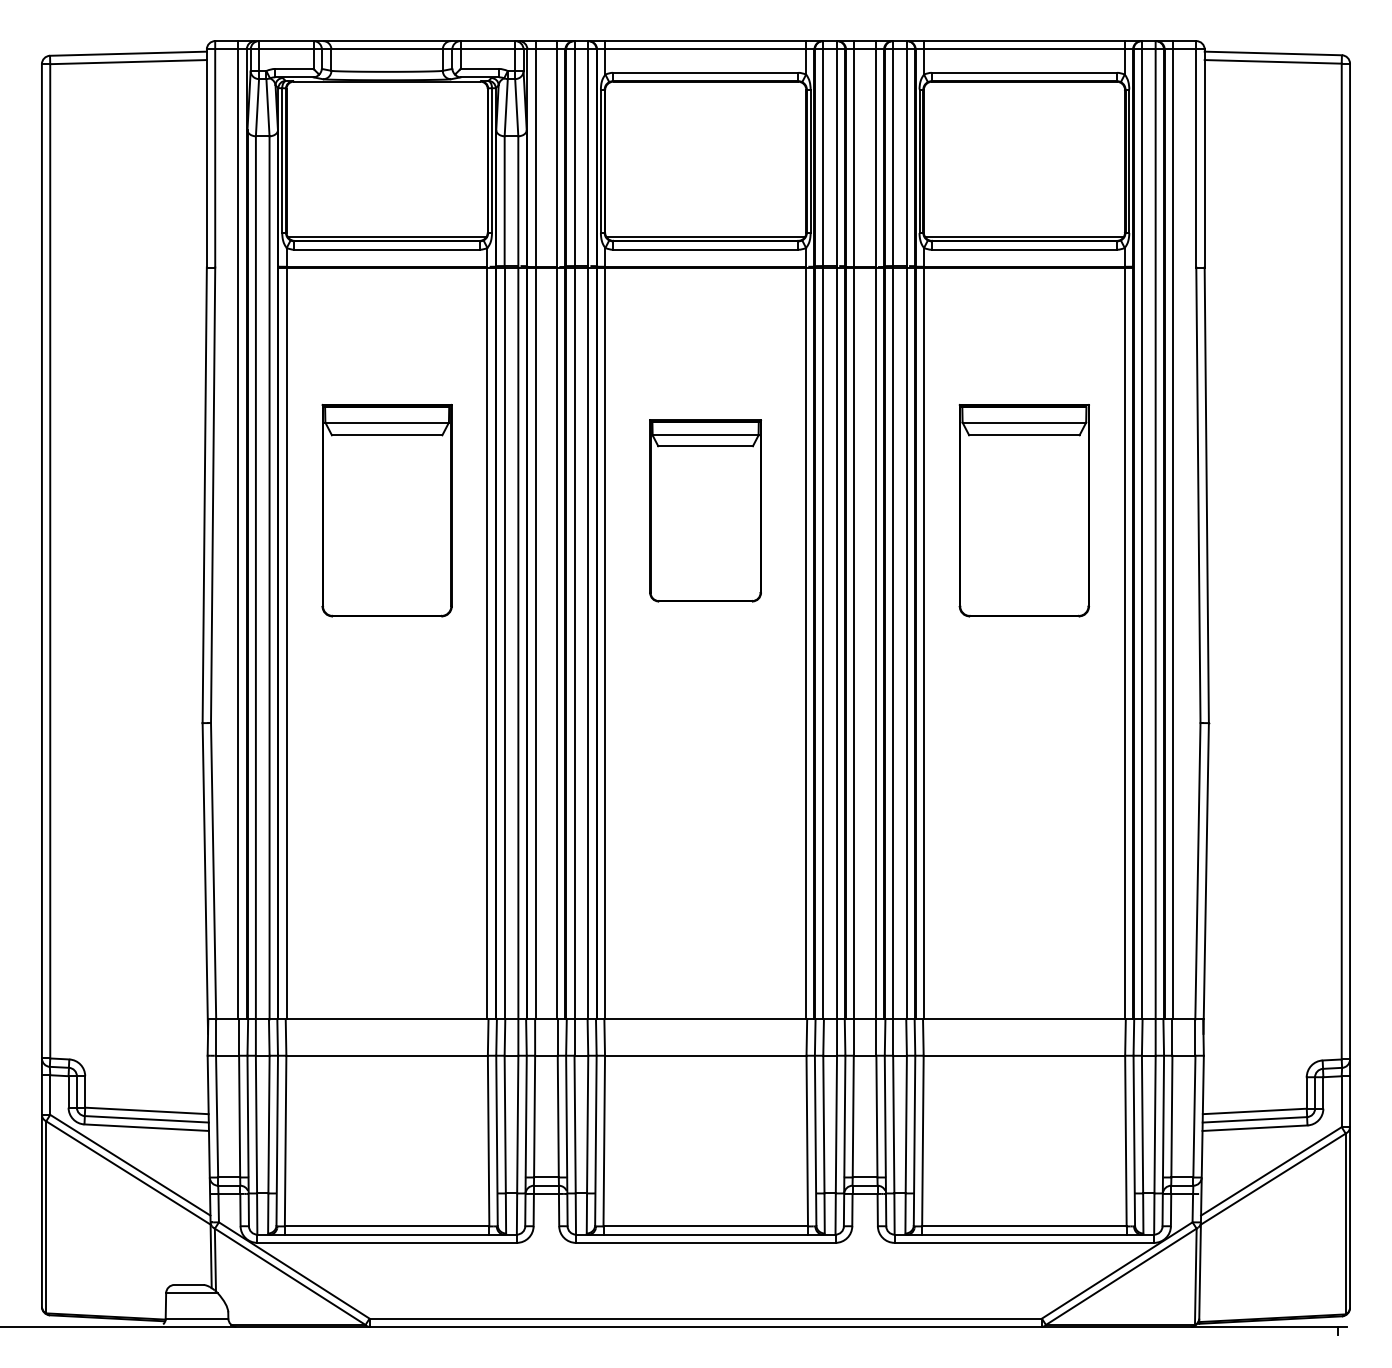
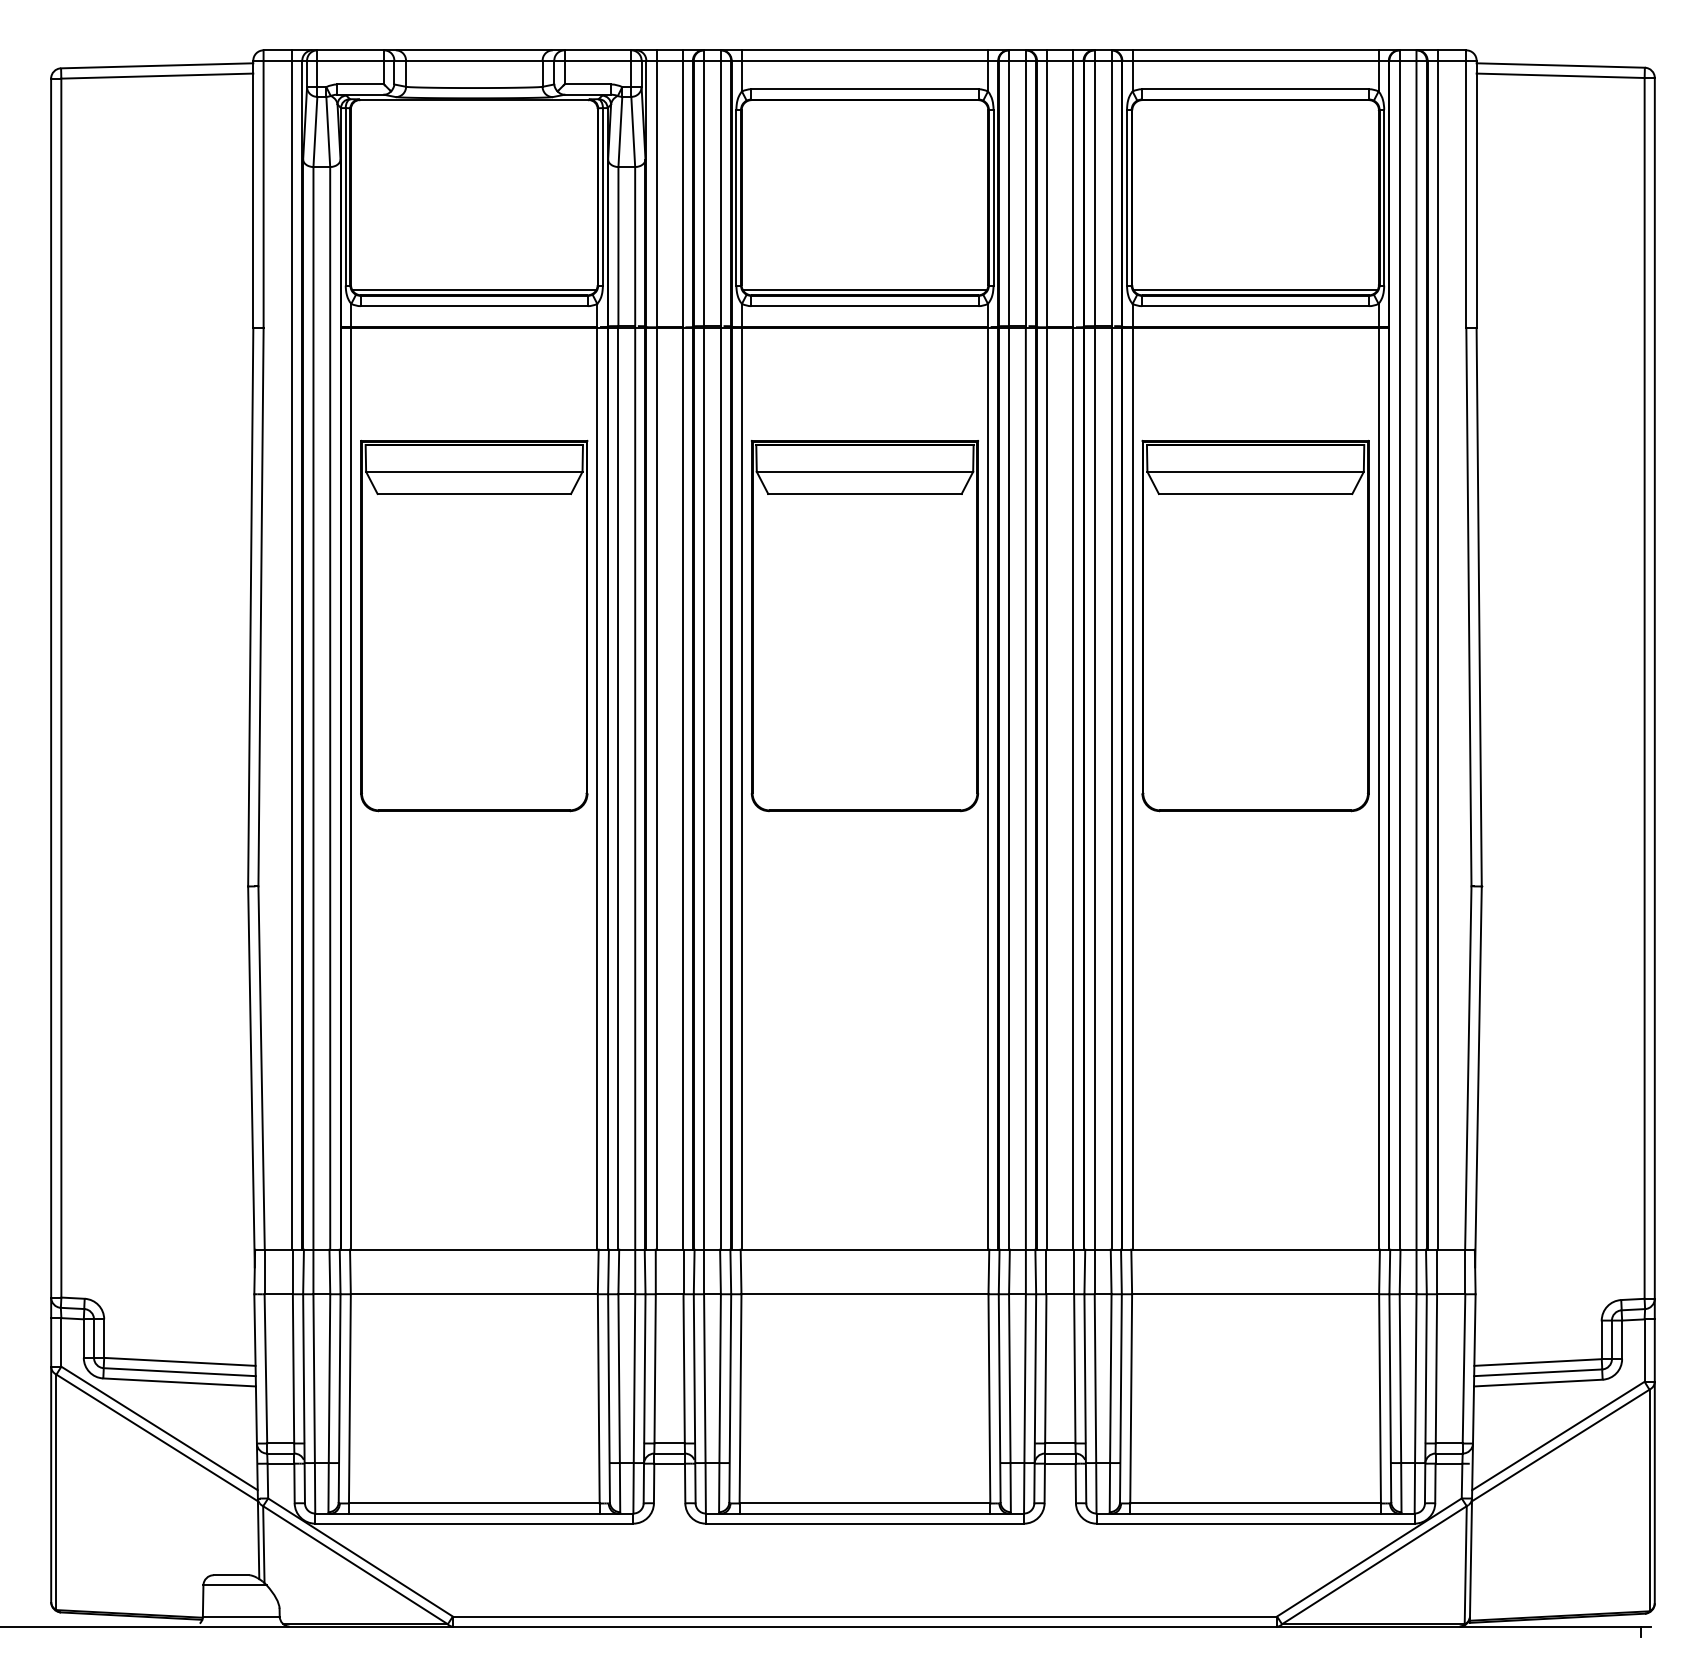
part: (387, 510) -> (474, 625), size x1.43
part: (1024, 510) -> (1255, 625), size x1.43
part: (705, 511) -> (864, 626), size x1.67

